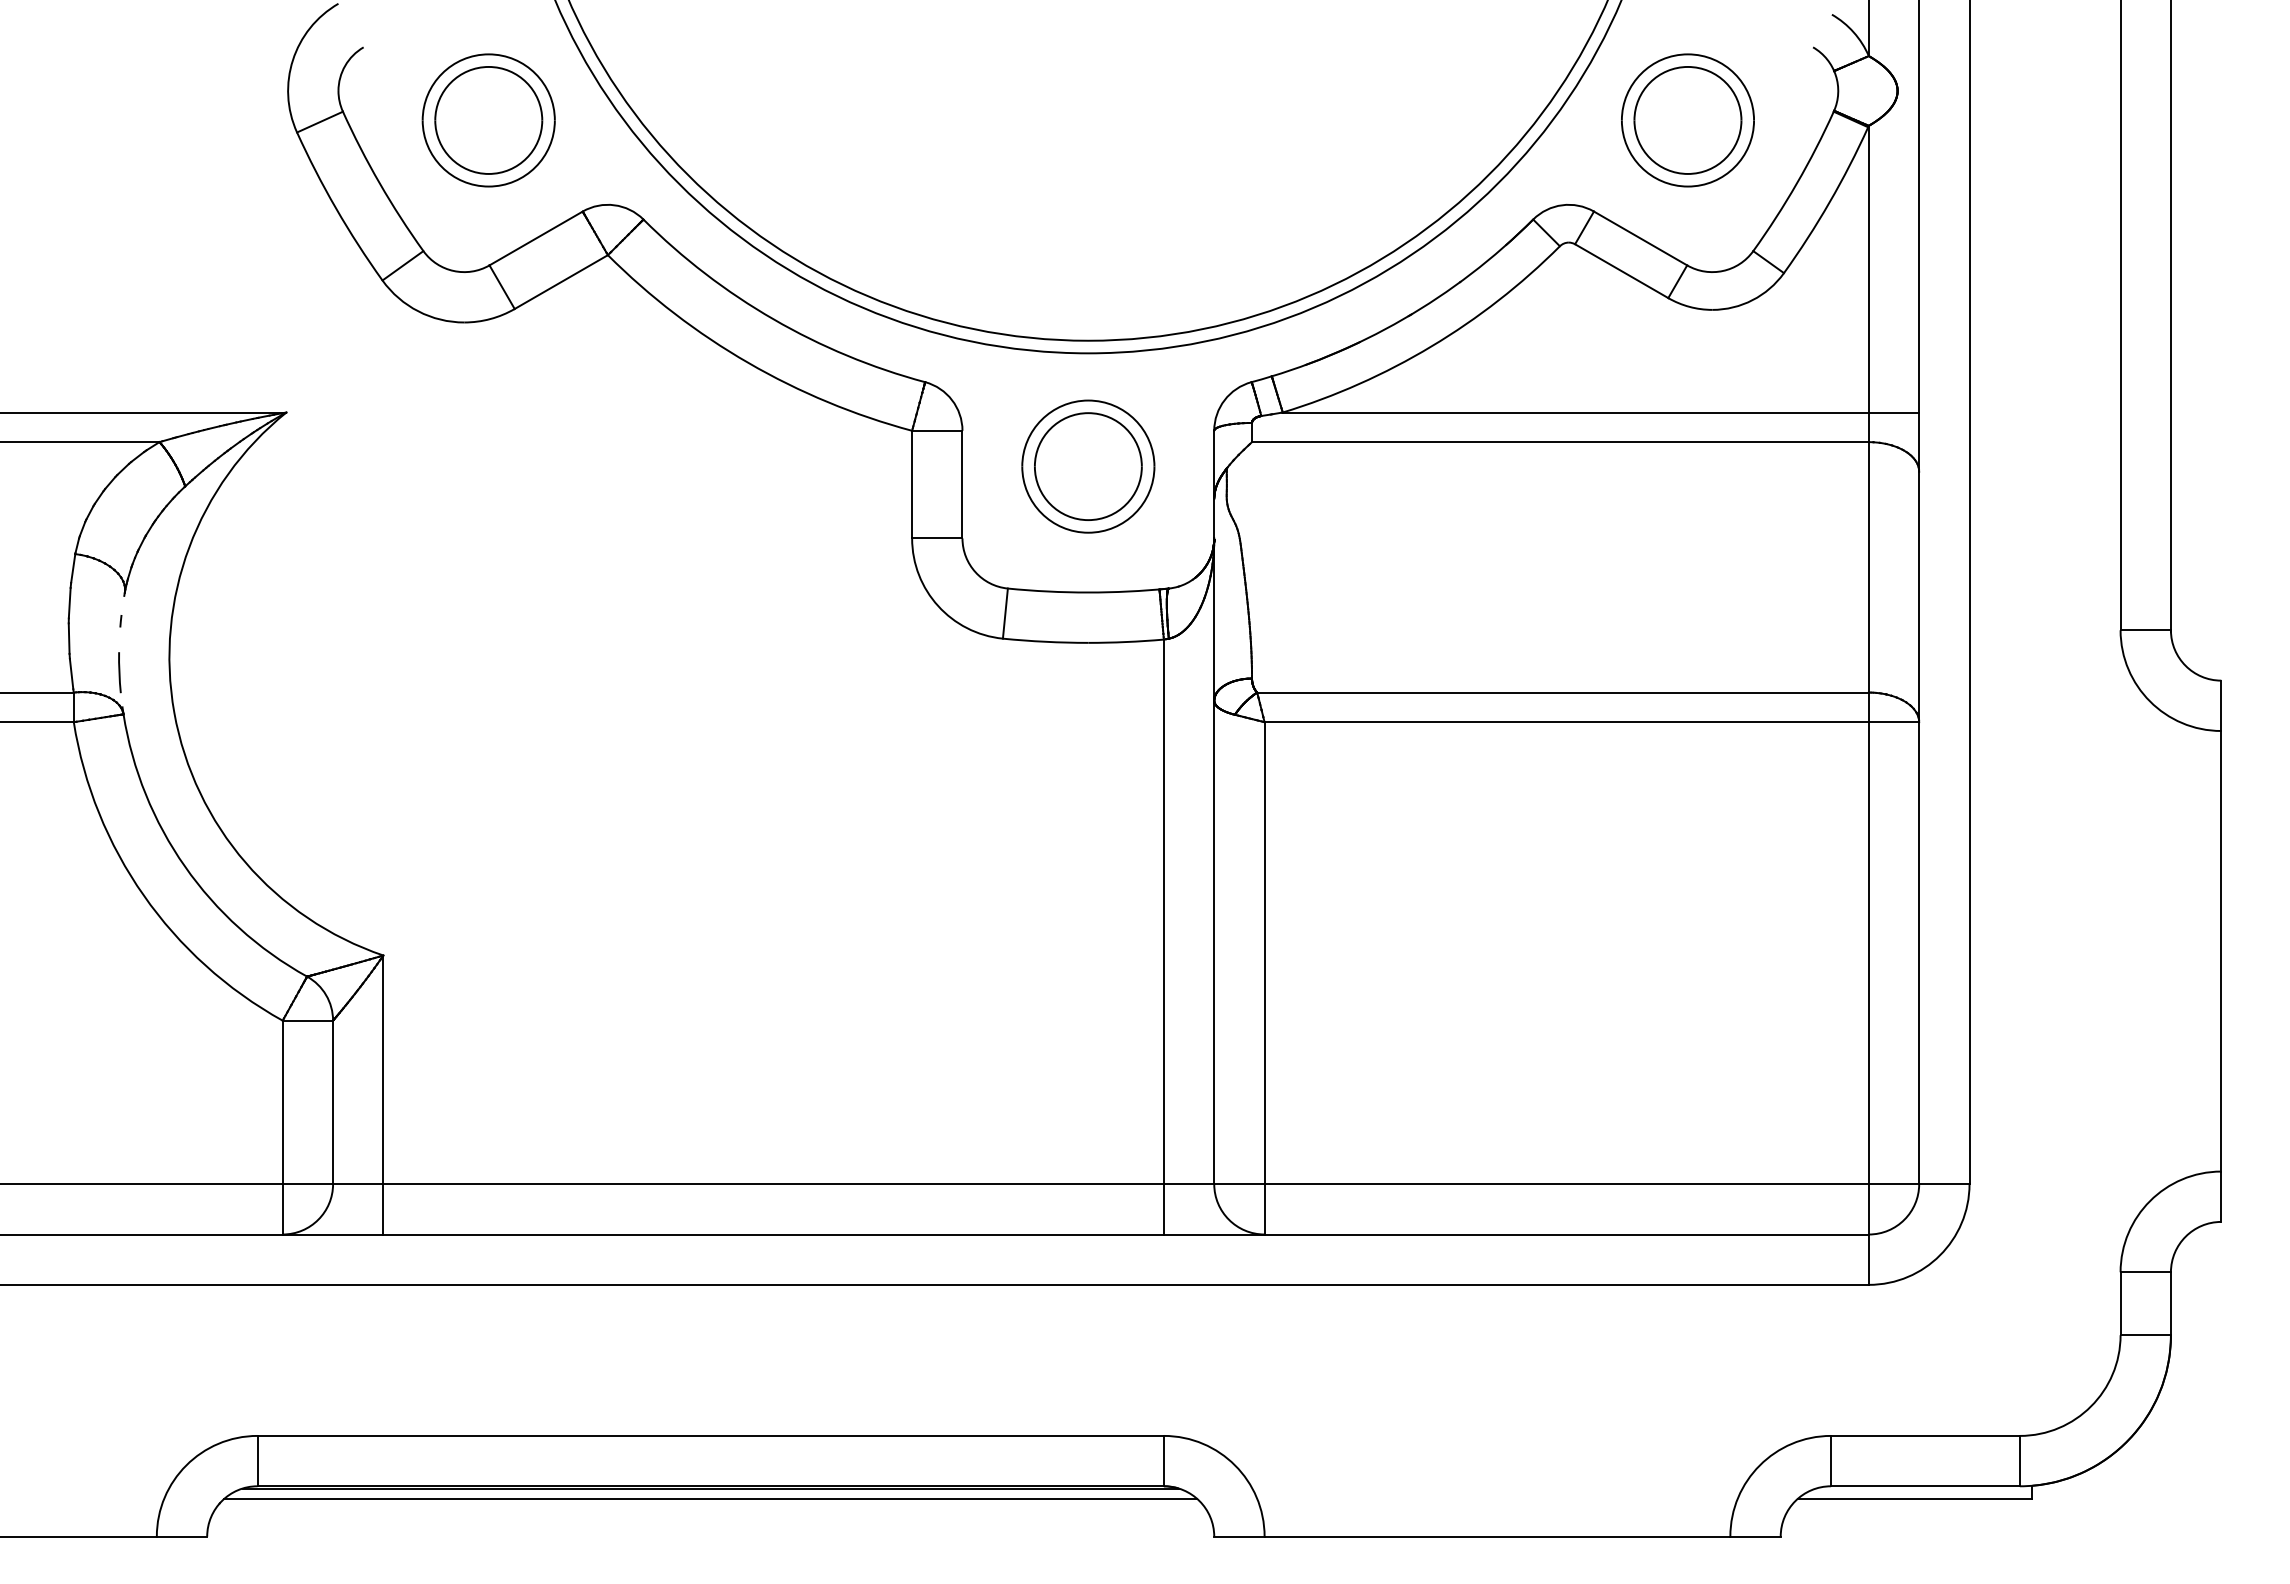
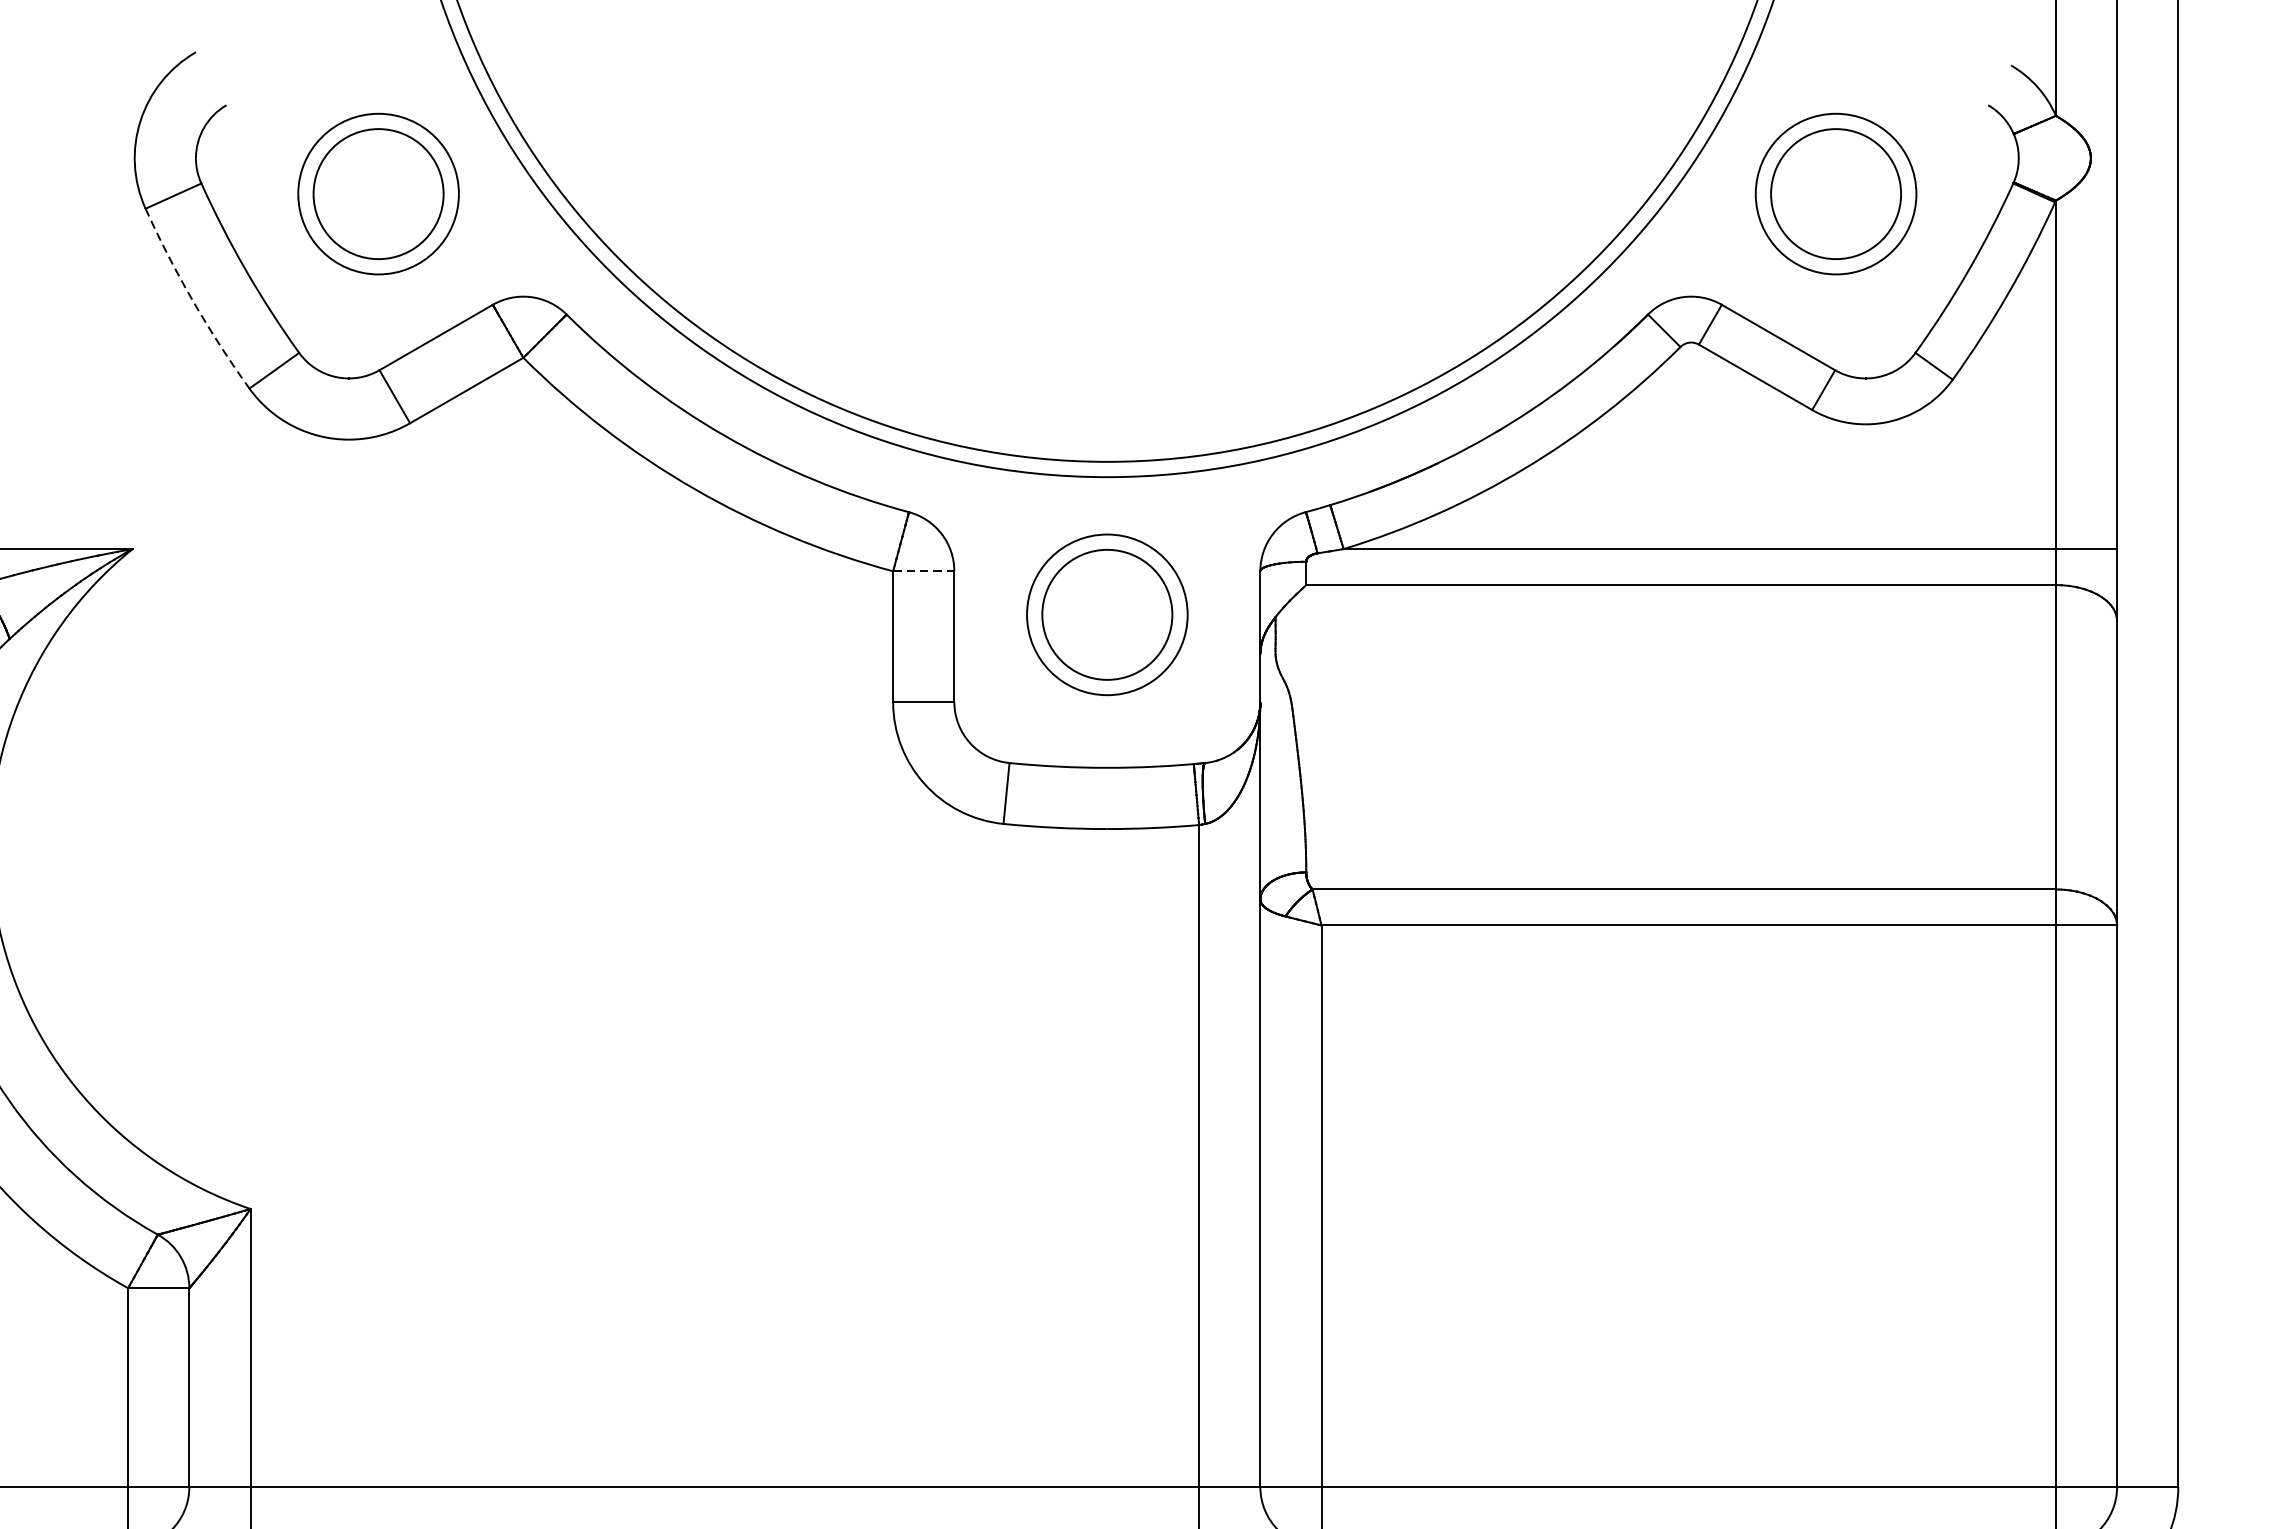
arc: (336, 208) -> (193, 301), solid -> dashed
line: (937, 430) -> (923, 570), solid -> dashed

